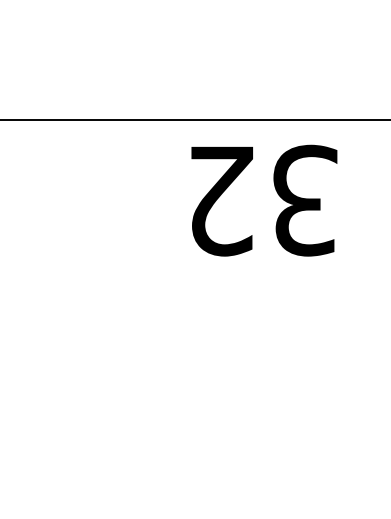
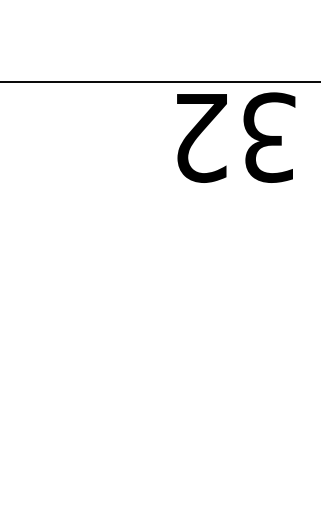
text: (264, 200) -> (236, 137), moved

